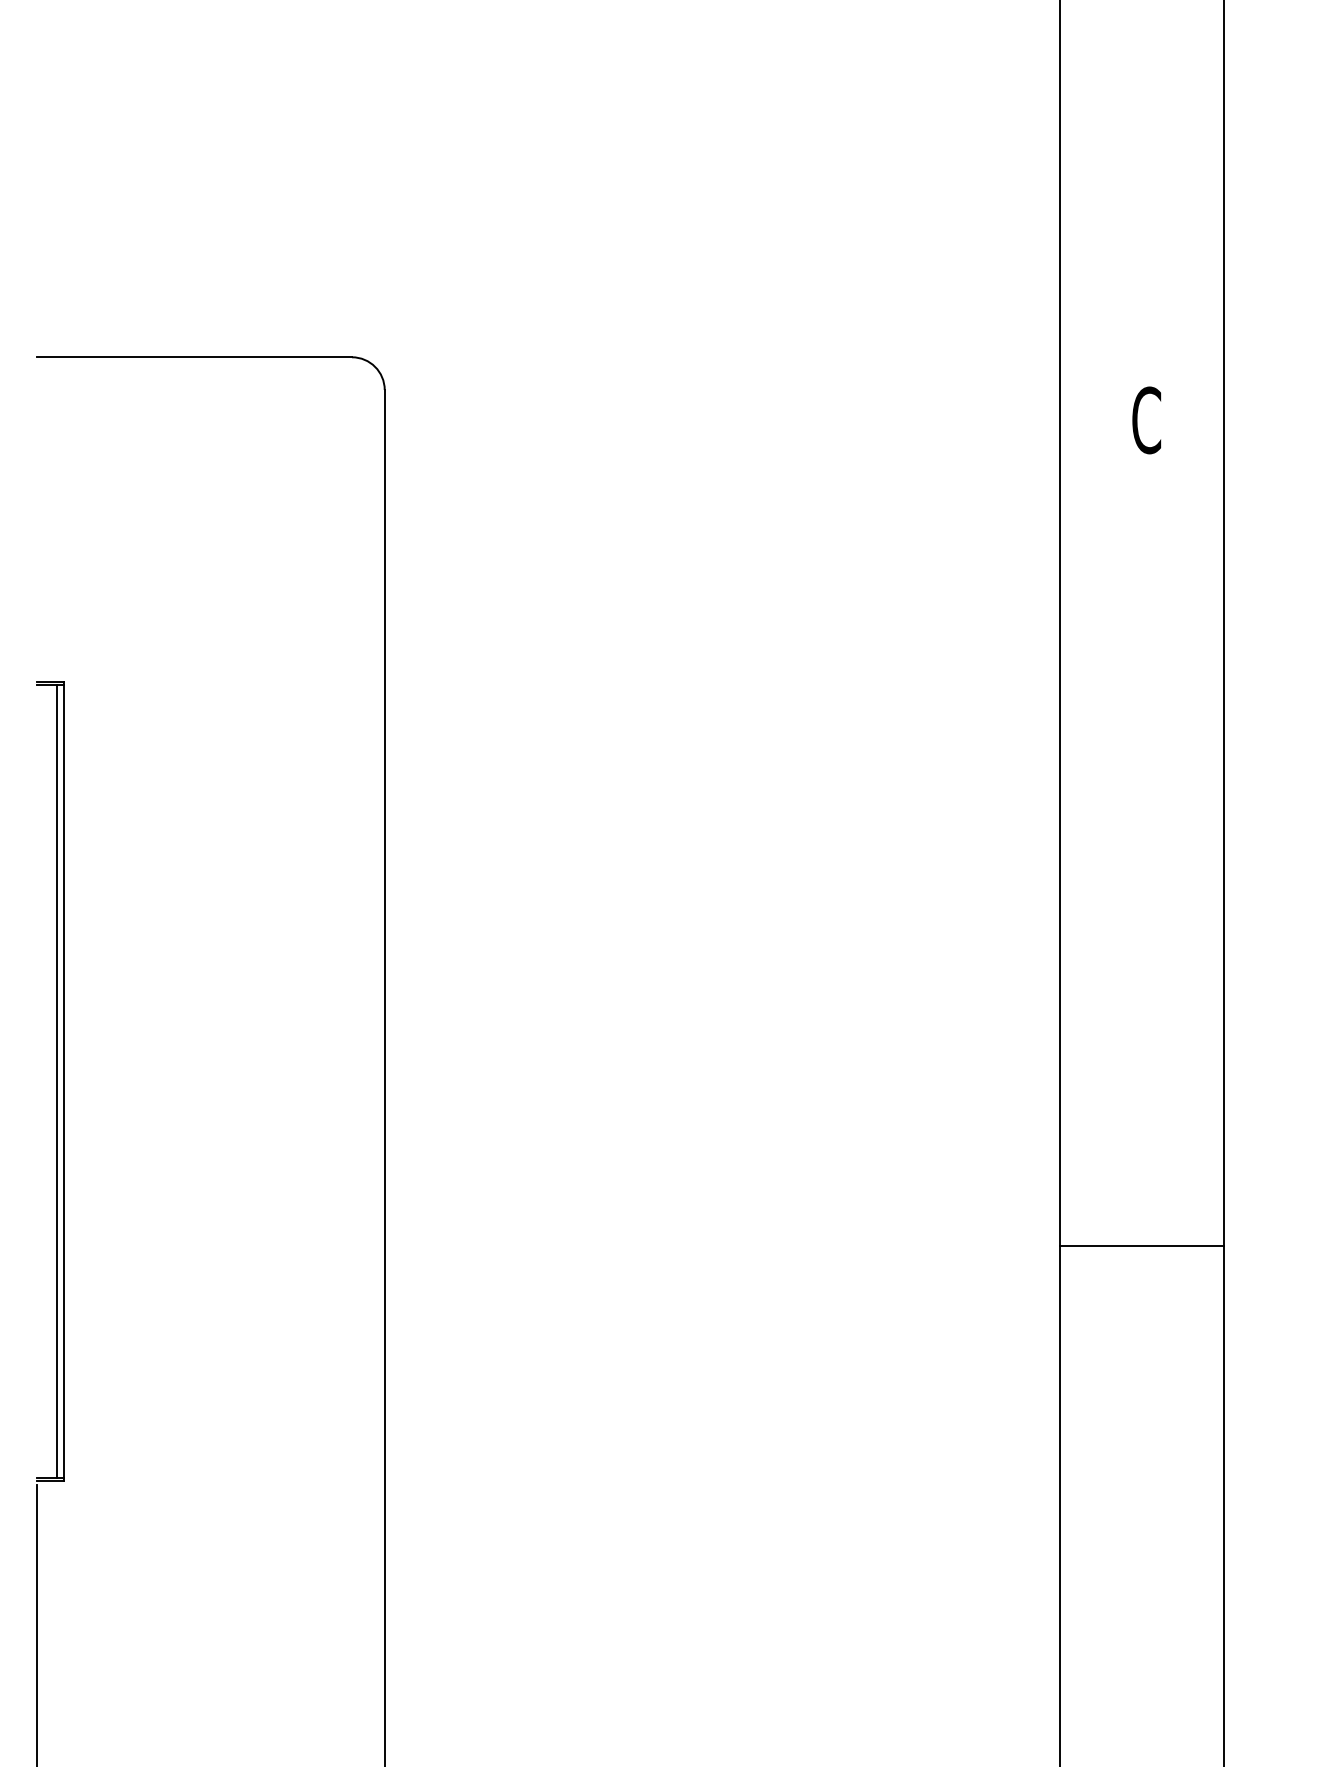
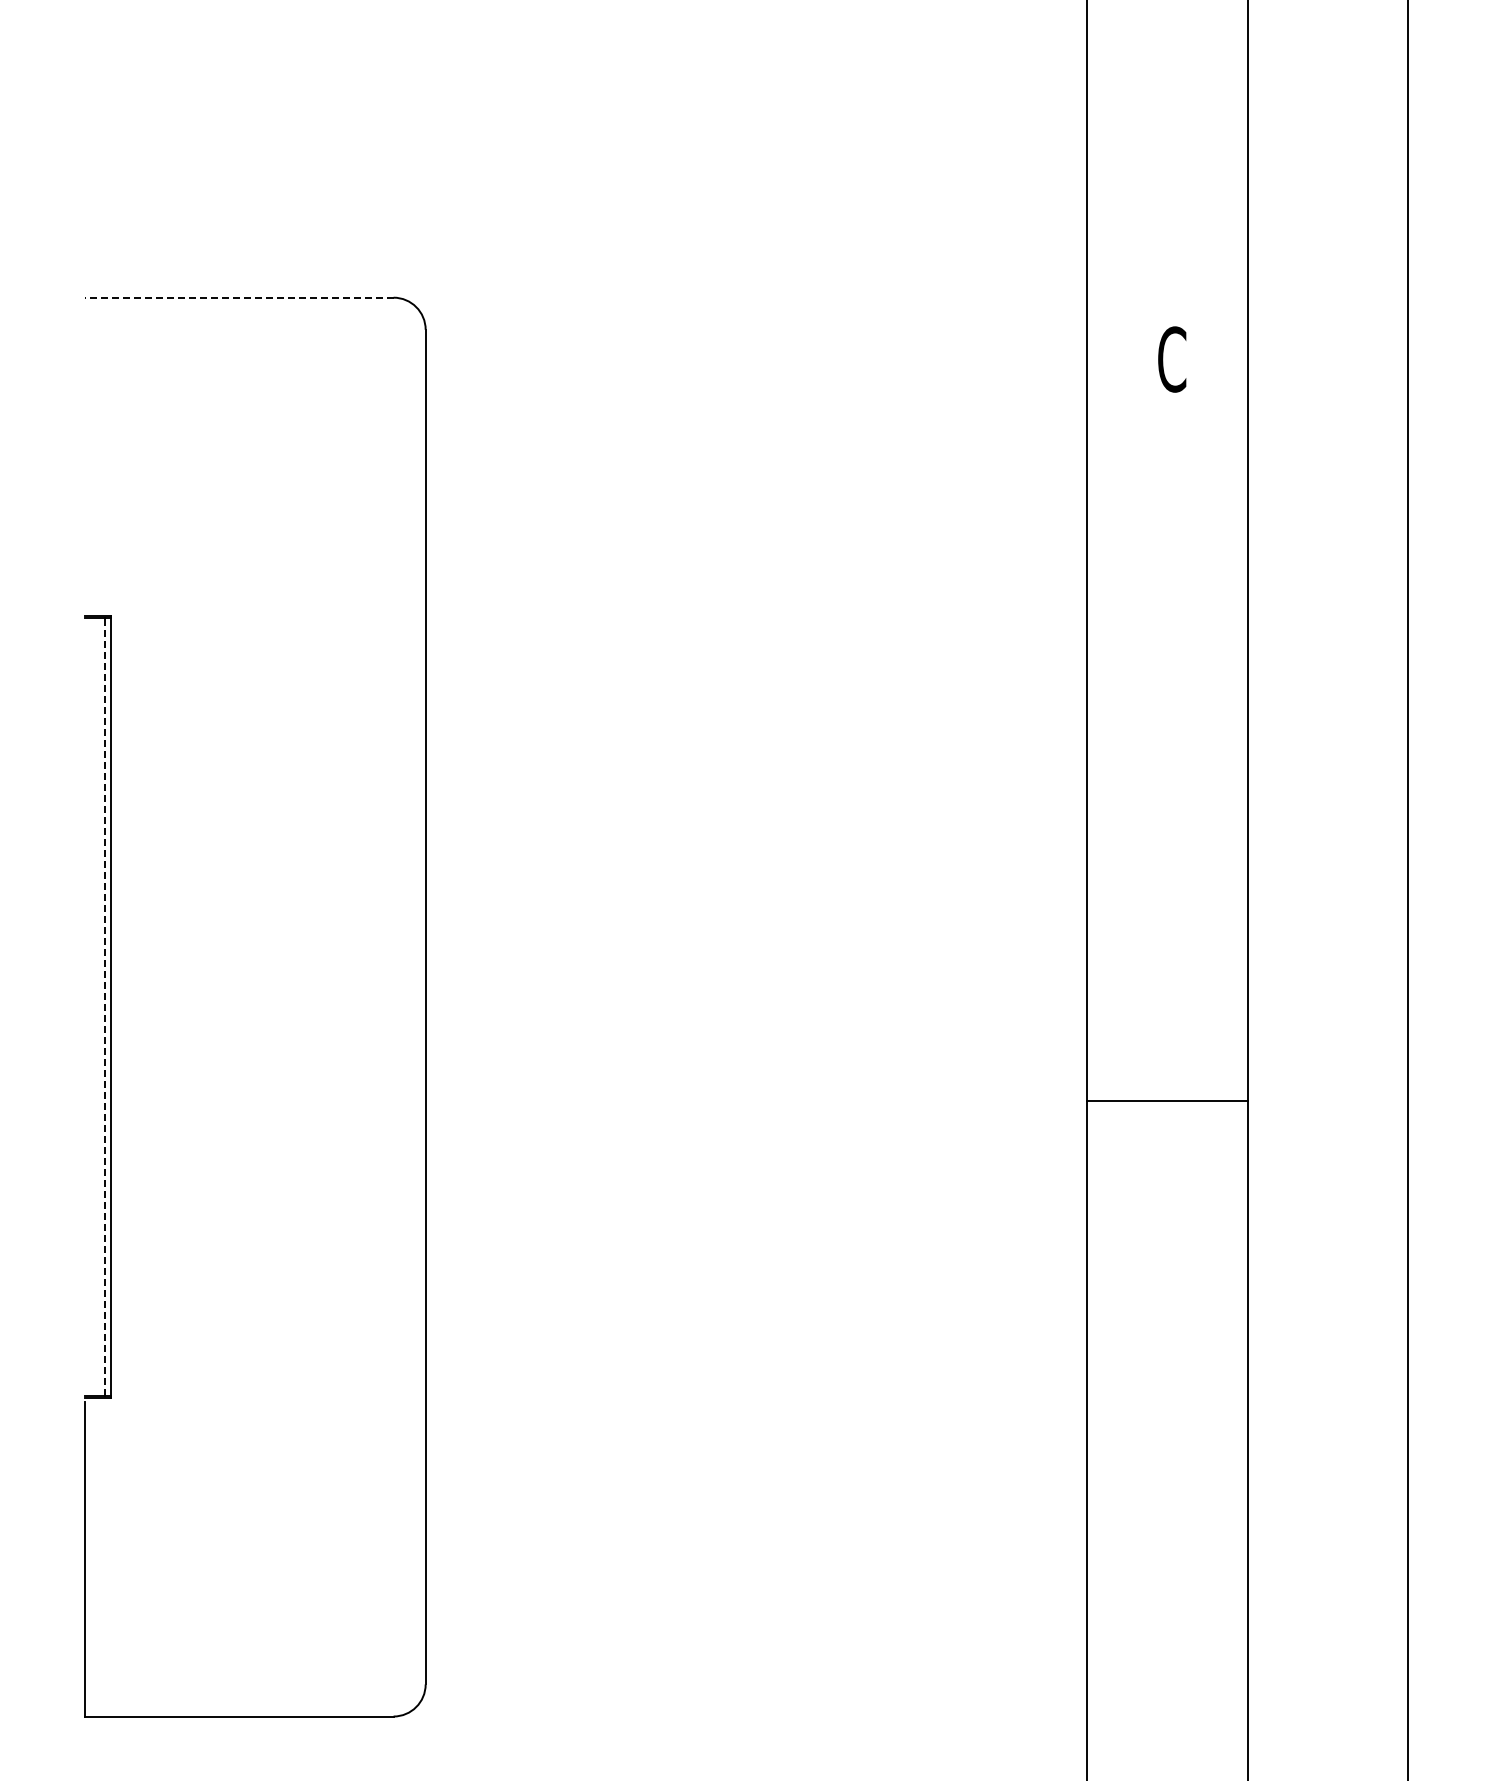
line: (193, 357) -> (238, 297), solid -> dashed
line: (56, 1081) -> (104, 1007), solid -> dashed
line: (1141, 1246) -> (1167, 1100), moved

